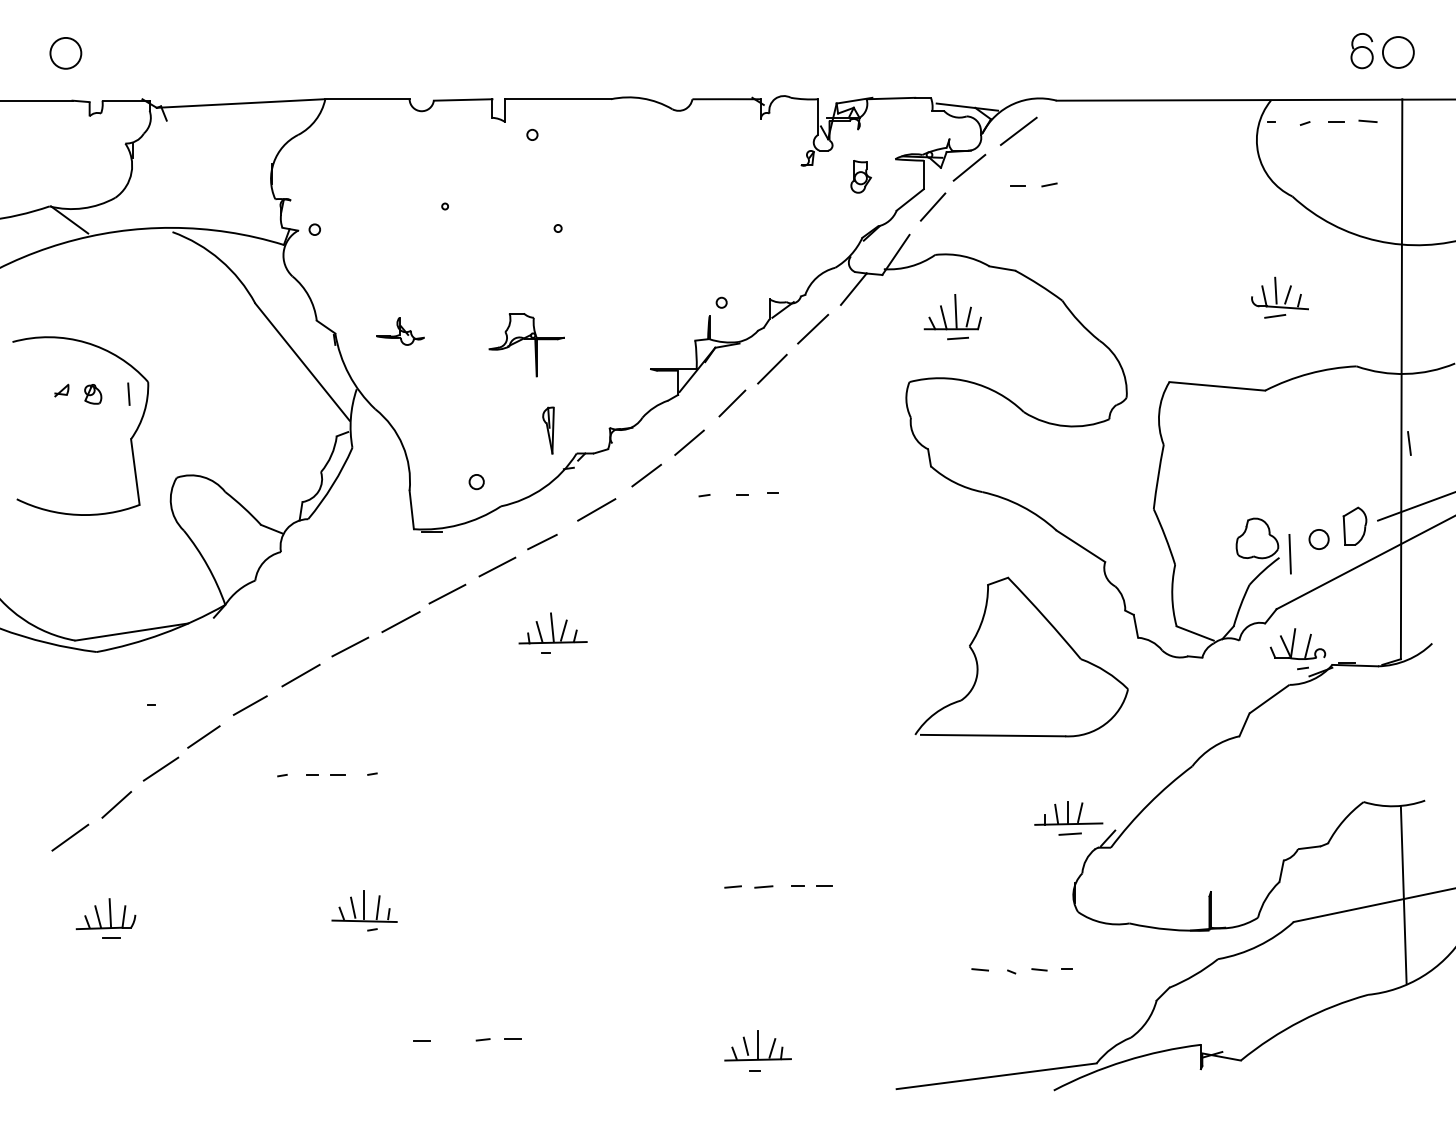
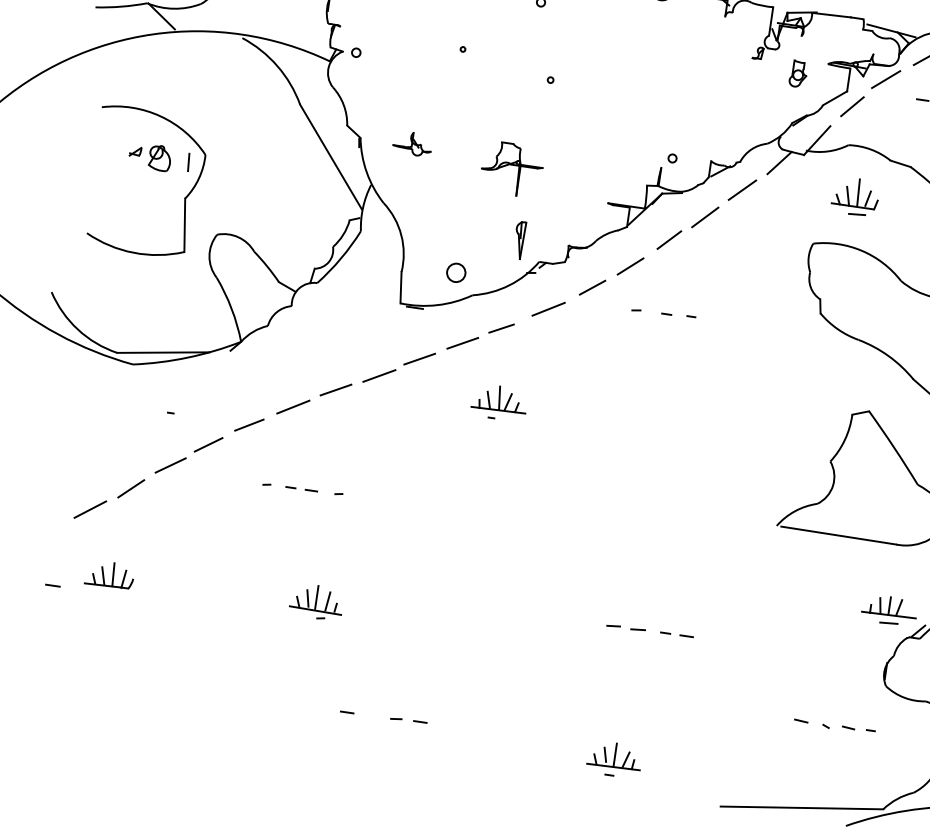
part: (93, 394) -> (160, 158), size x1.6
circle: (476, 482) -> (455, 273), size x1.6
line: (111, 937) -> (53, 585), moved

